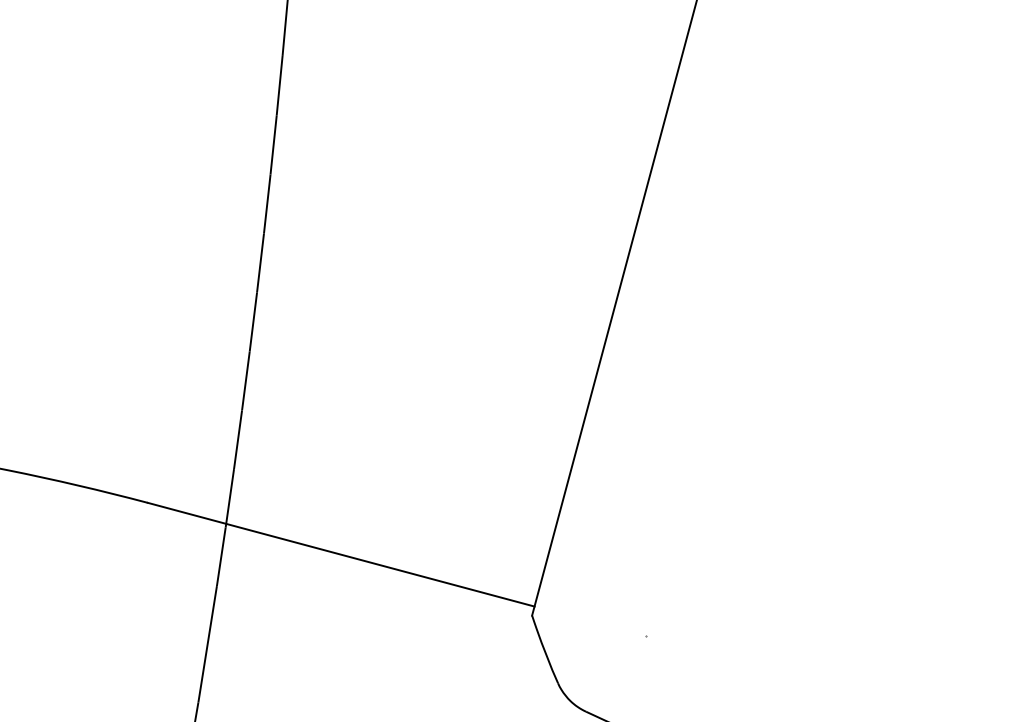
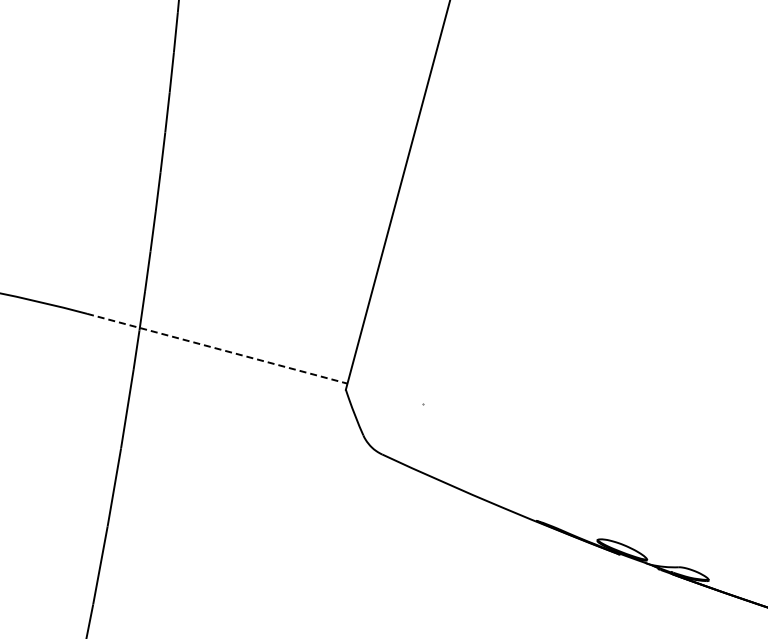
line: (341, 554) -> (217, 348), solid -> dashed

